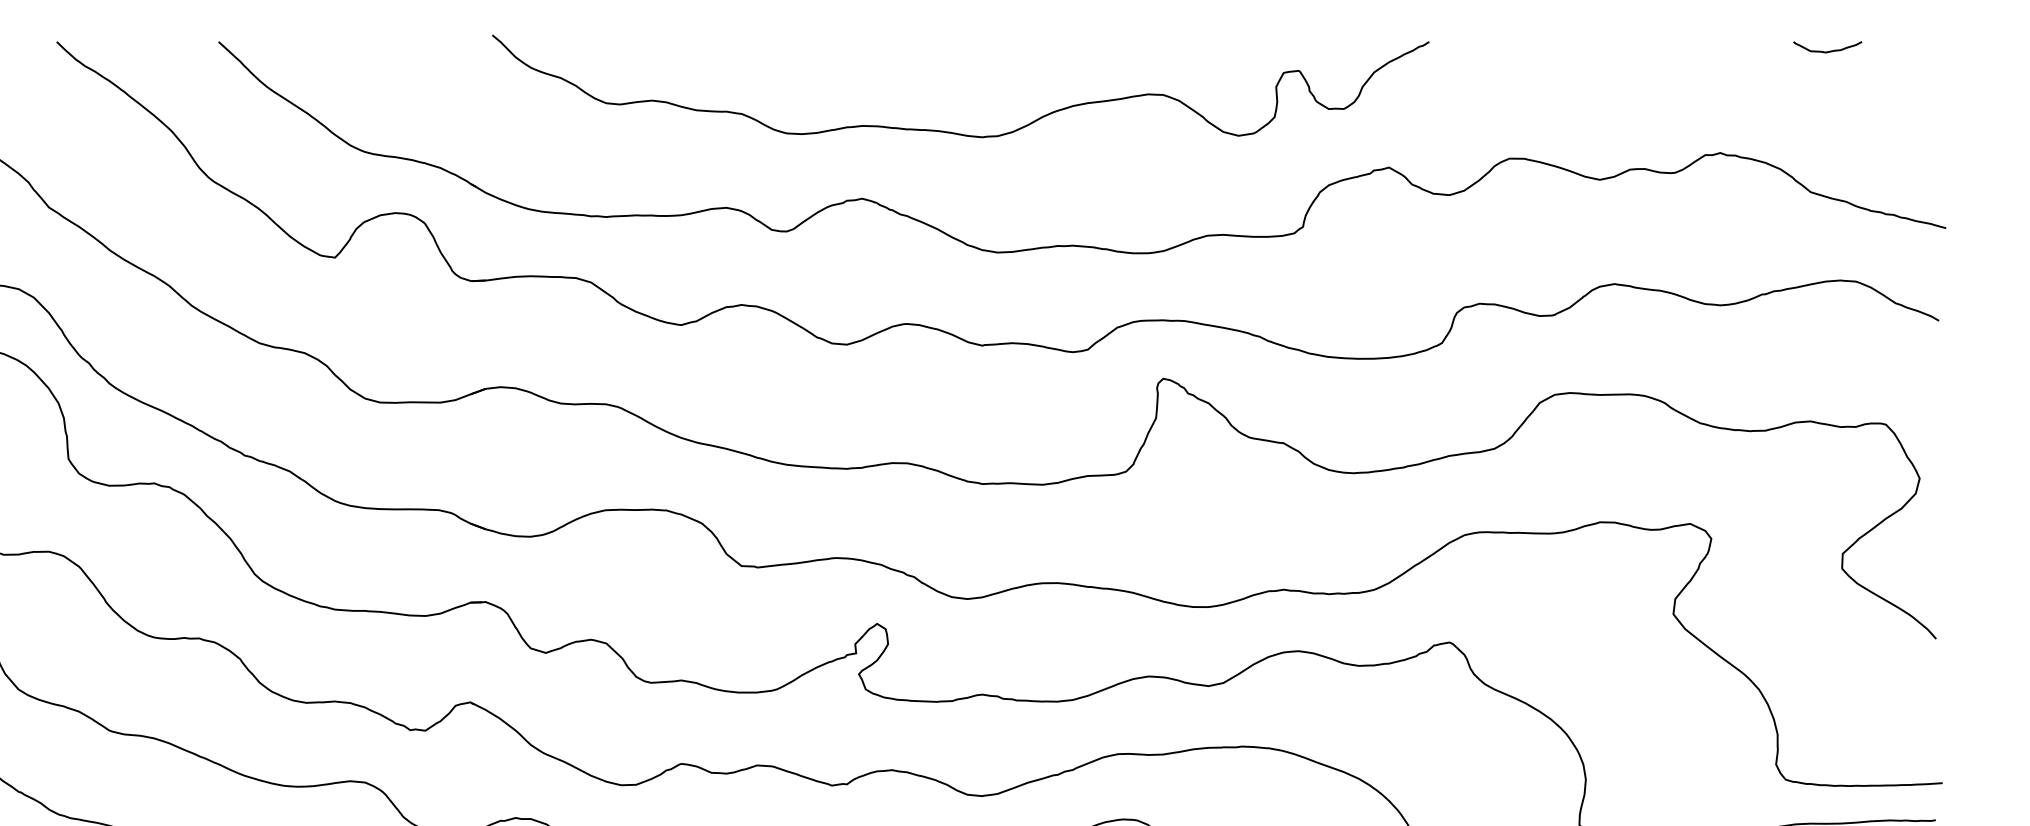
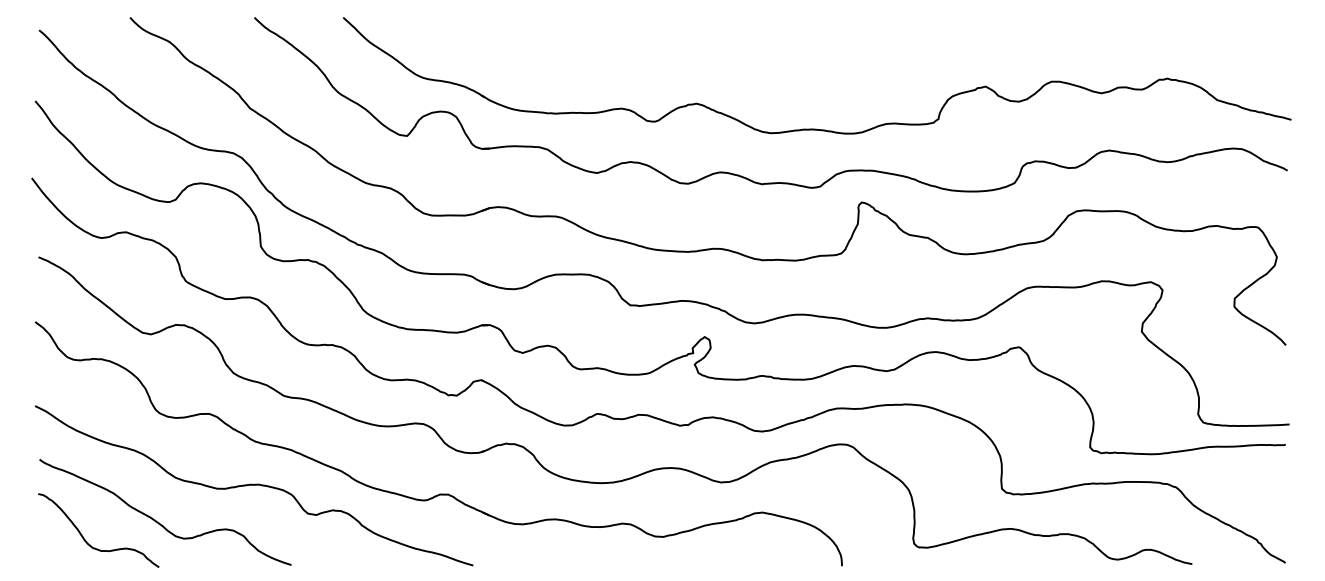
curve: (1827, 50) -> (1226, 22), removed
curve: (953, 130) -> (746, 66), removed

